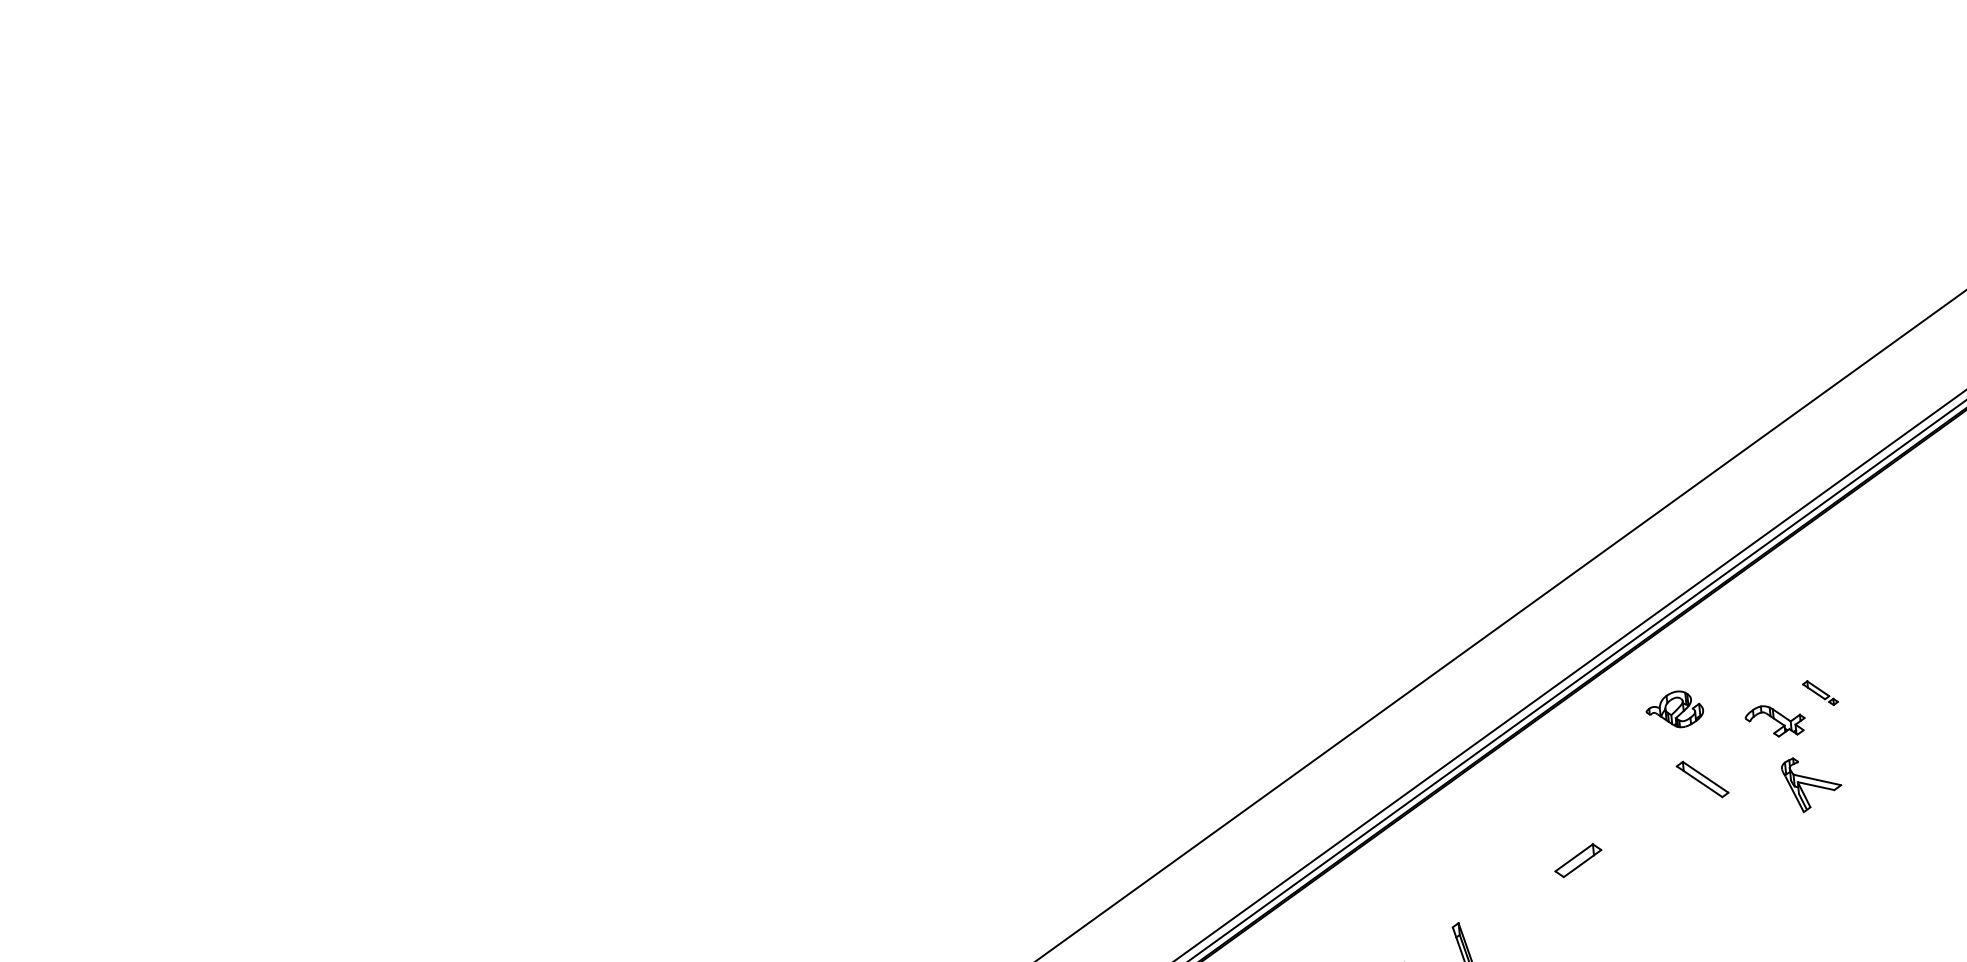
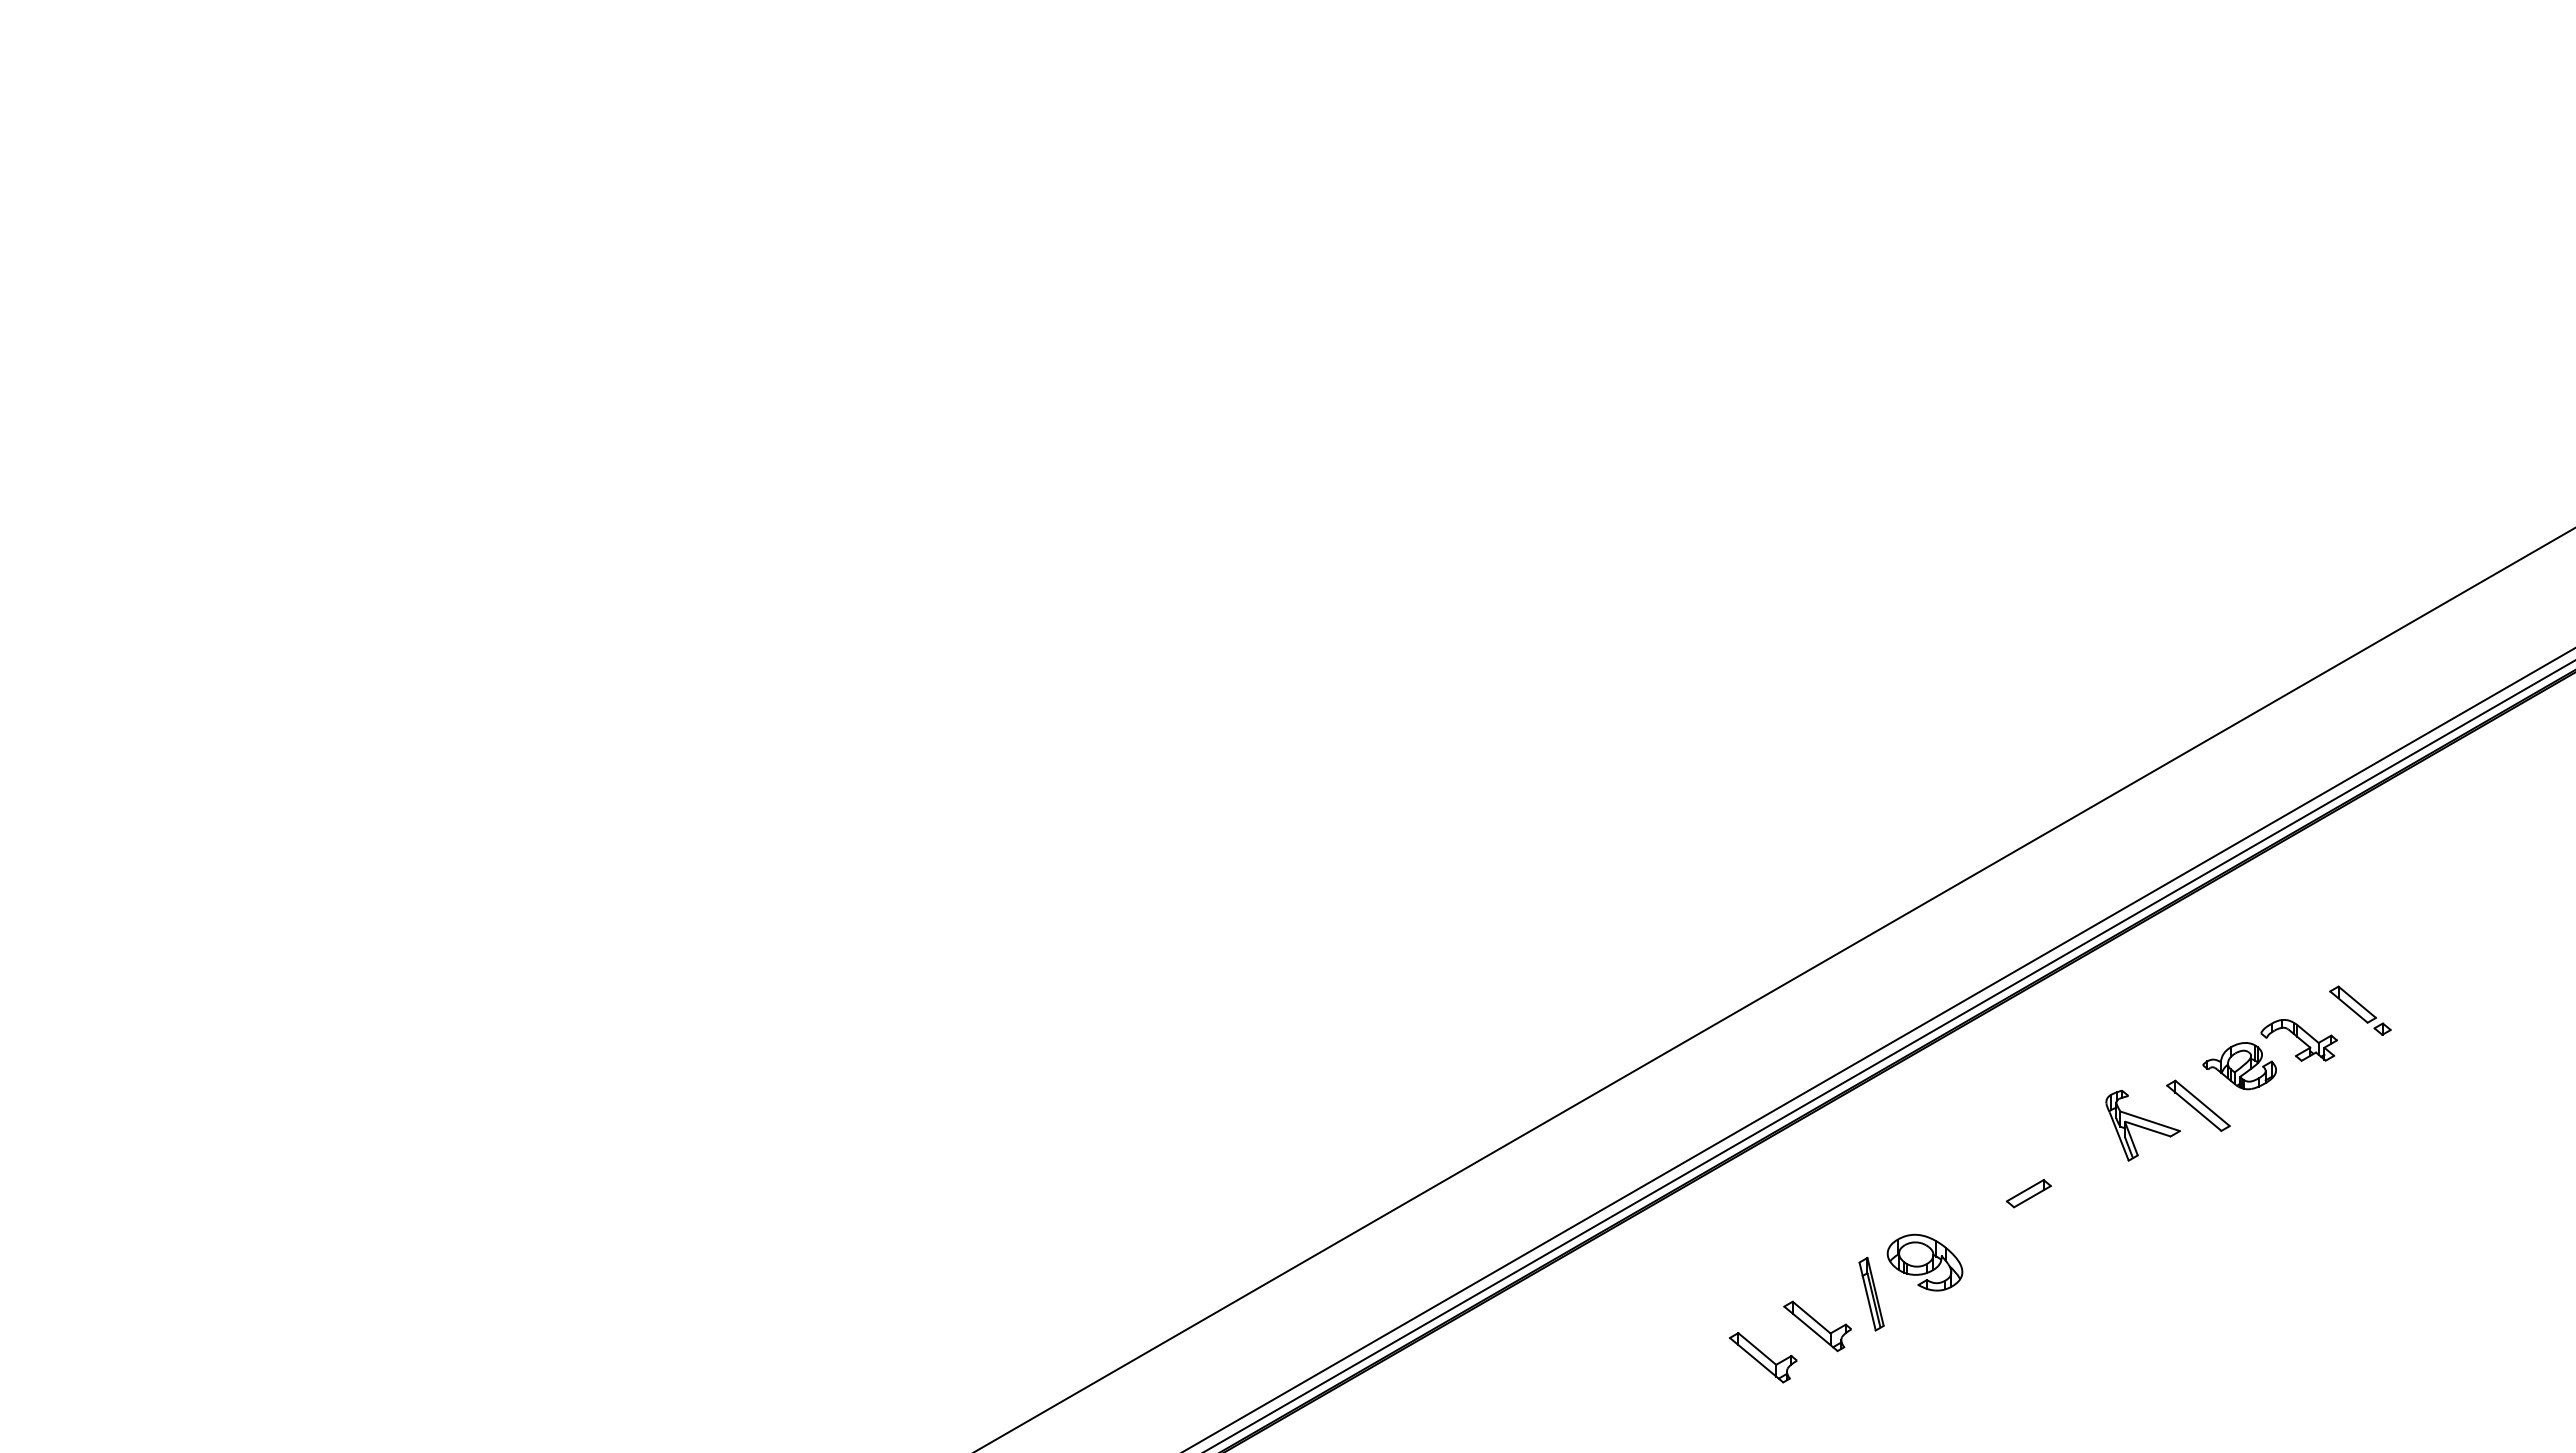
part: (1820, 693) -> (2360, 1010), size x1.43
part: (1674, 710) -> (2239, 1066), moved
part: (1811, 783) -> (2142, 1125), moved
part: (1578, 860) -> (2028, 1193), size x0.71
part: (1503, 922) -> (1924, 1262), added

